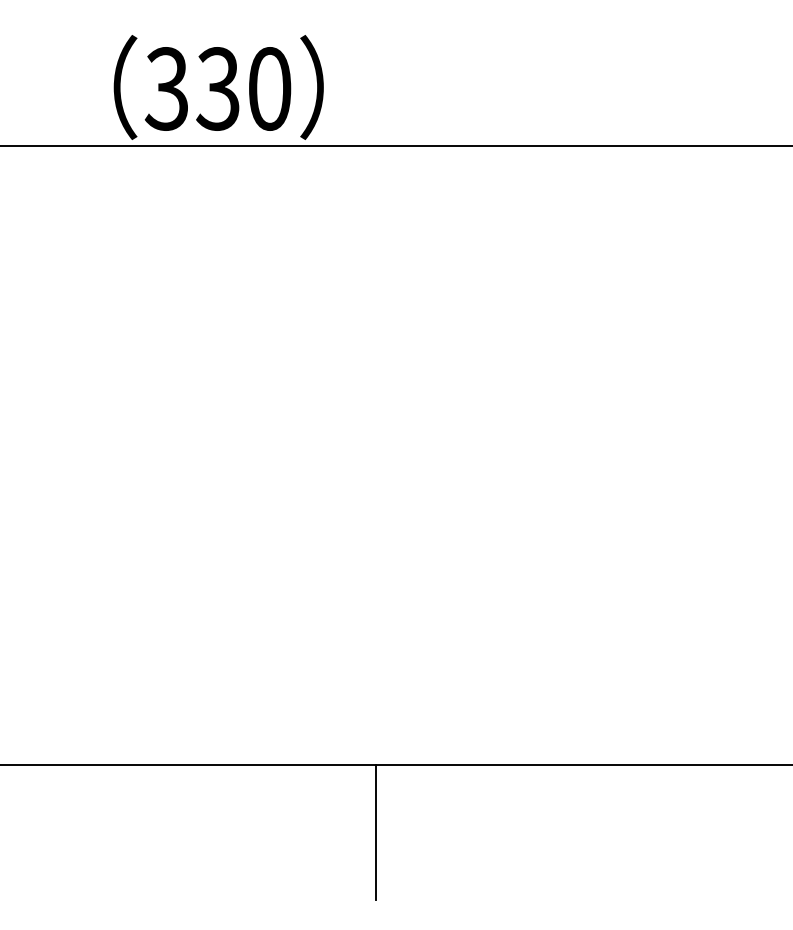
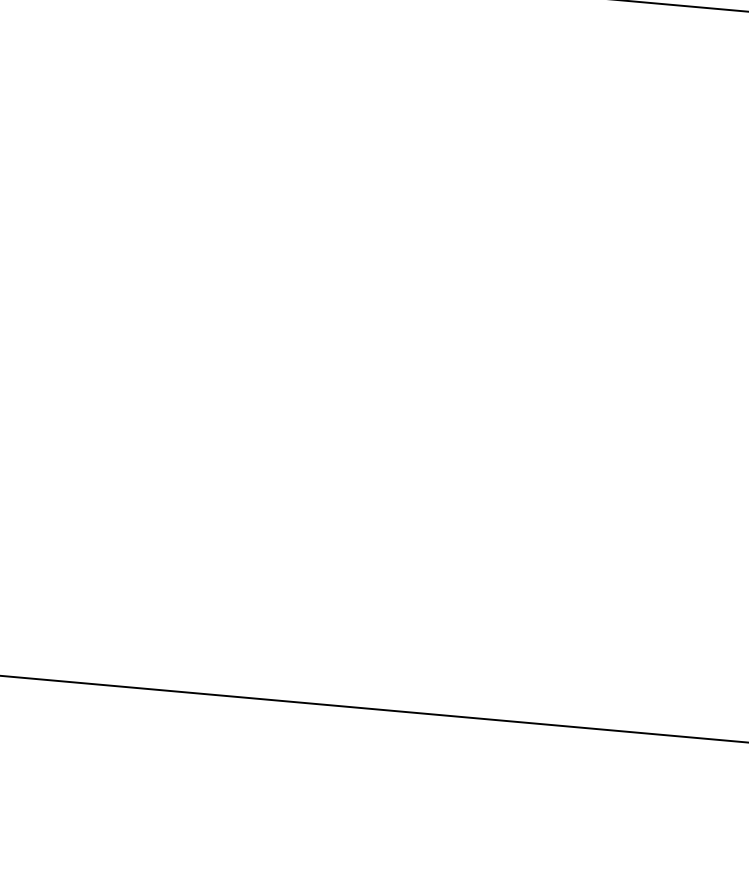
line: (376, 832) -> (325, 784), removed

